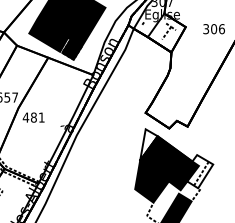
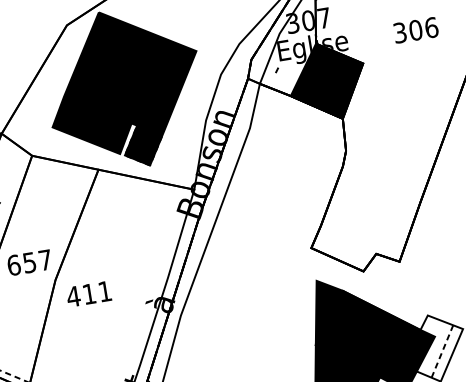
text: (213, 29) -> (414, 31), moved
fill: (166, 32) -> (326, 80), added
text: (33, 117) -> (88, 293), 481 -> 411
fill: (148, 144) -> (327, 310), added

